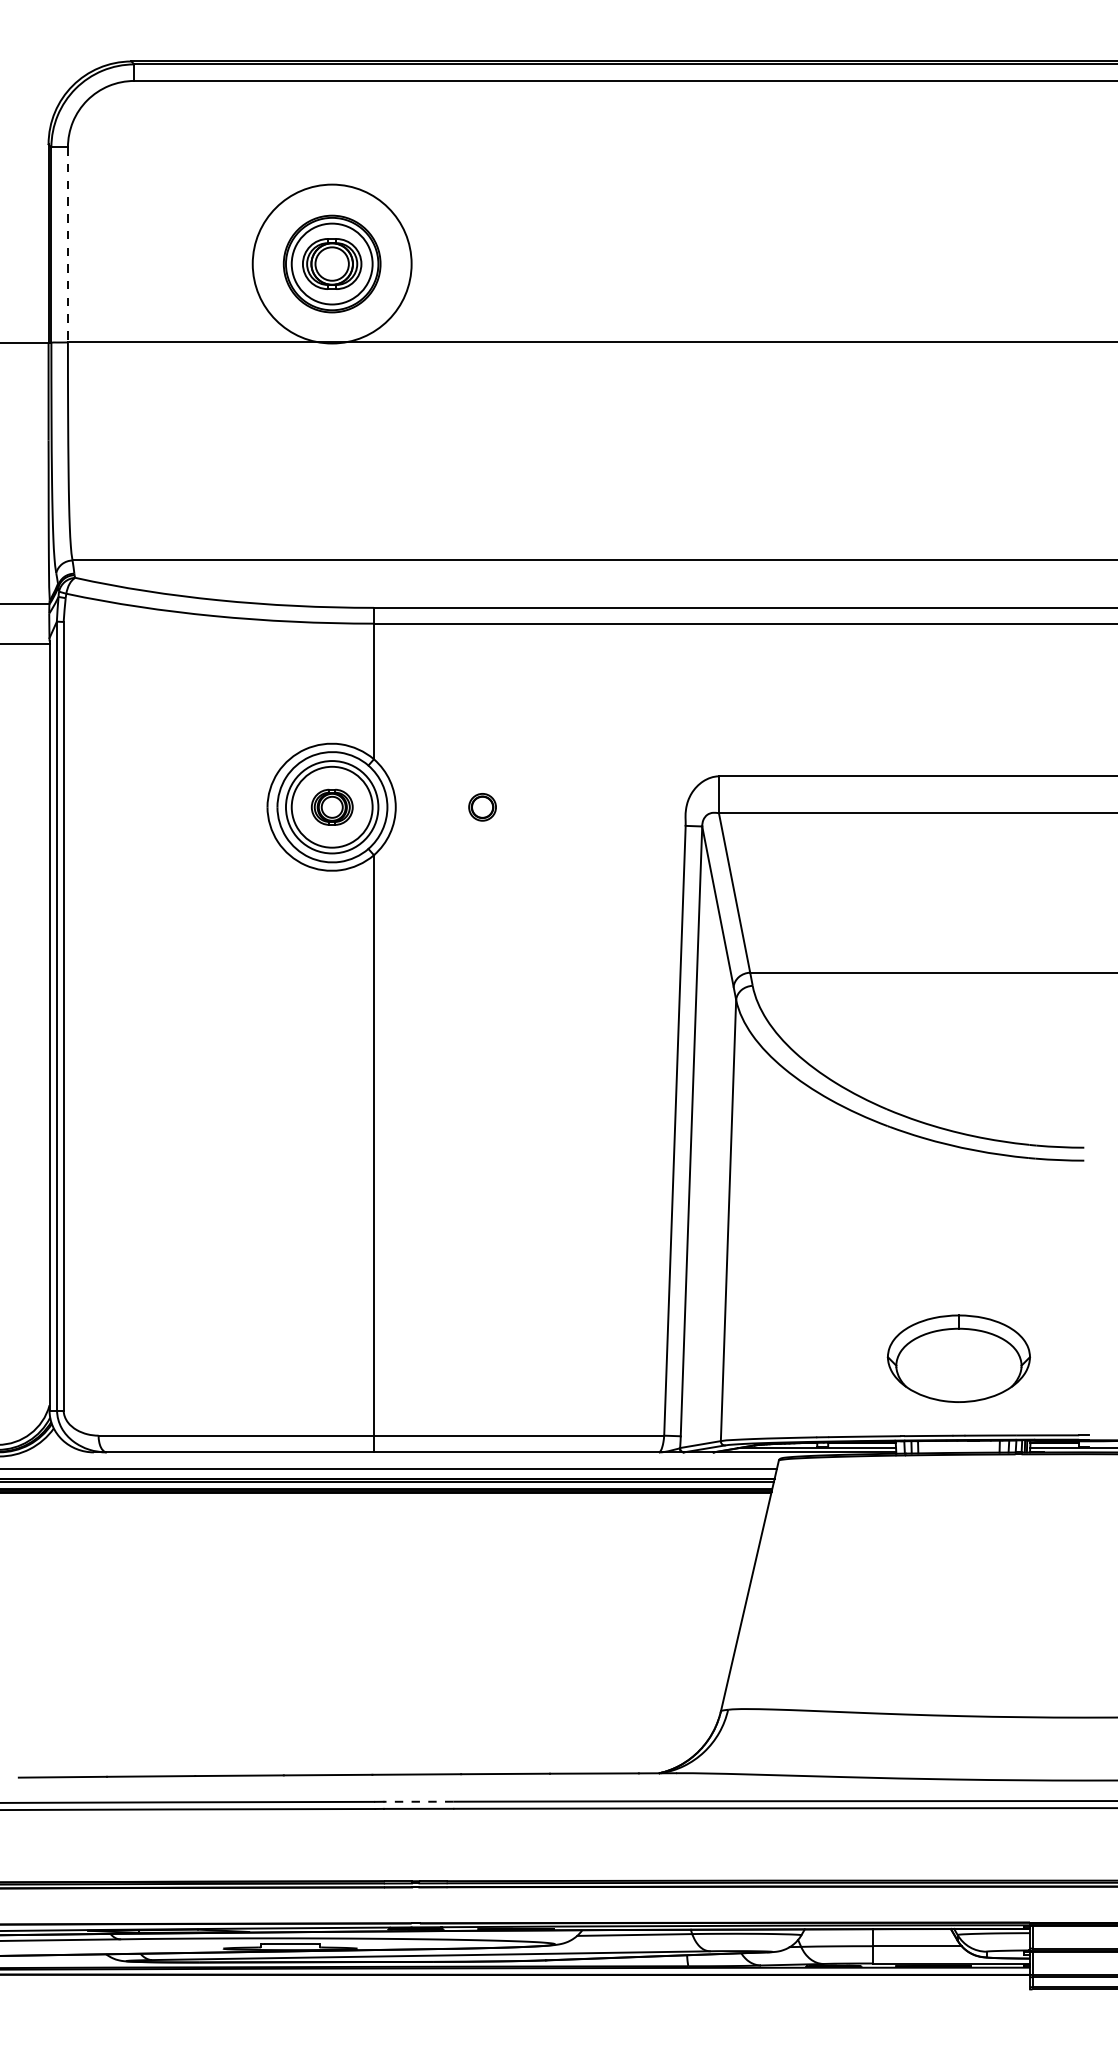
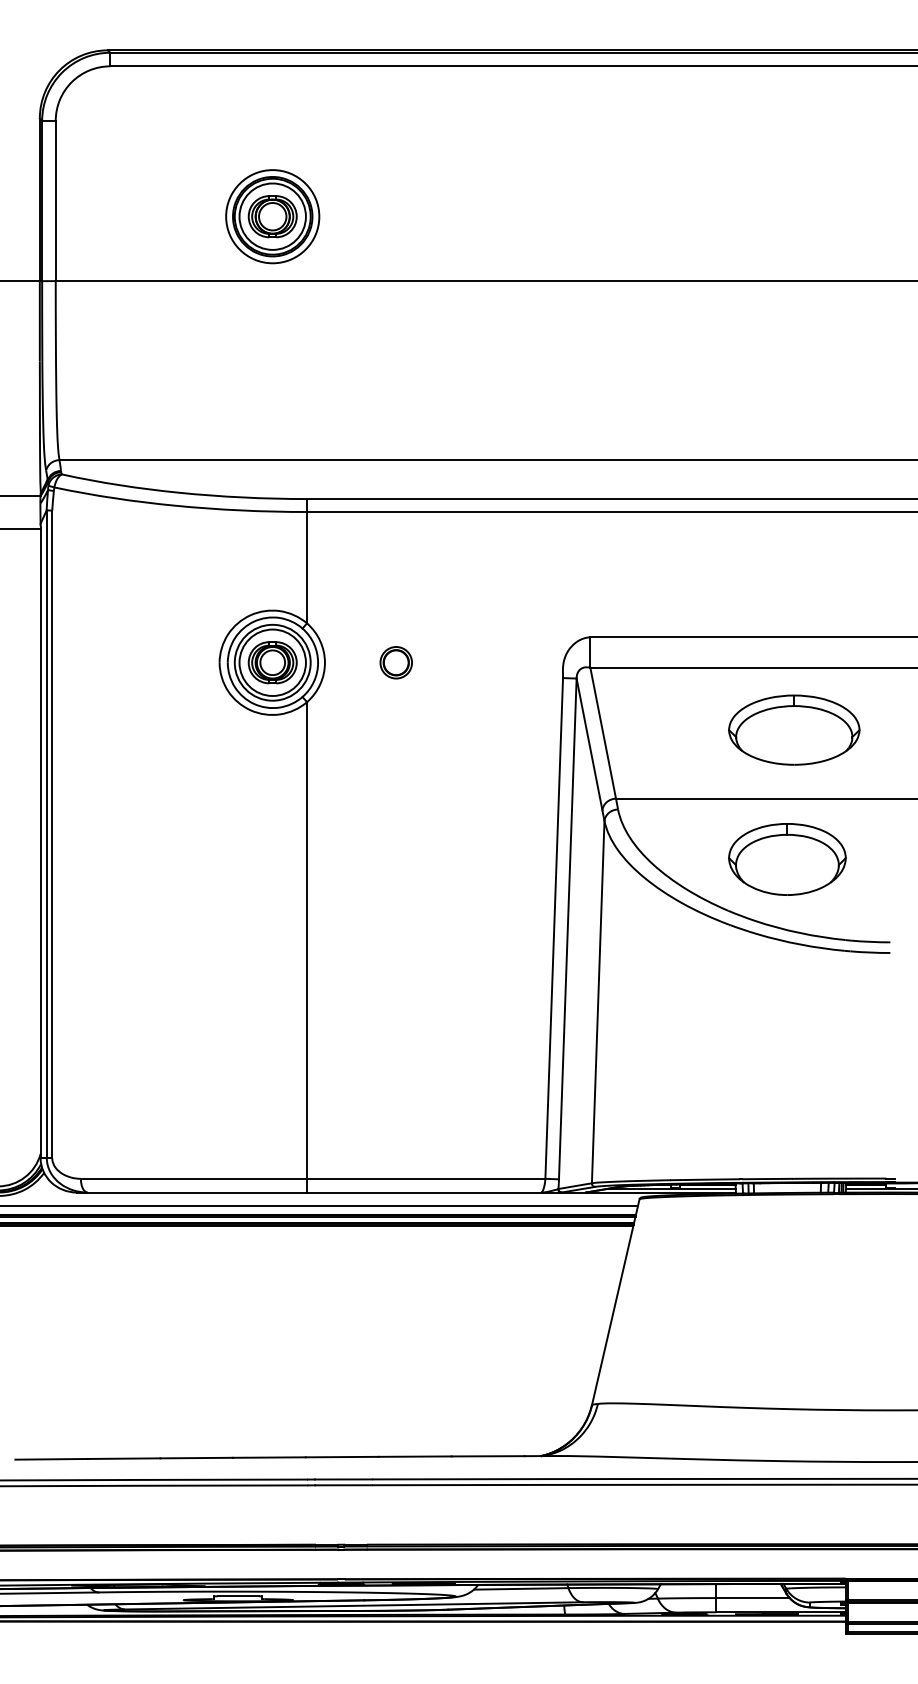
line: (67, 244) -> (55, 200), dashed -> solid
circle: (331, 263) -> (272, 216), size x0.71
part: (332, 807) -> (272, 662), size x1.43
part: (482, 807) -> (396, 662), size x1.43
part: (966, 889) -> (793, 730), added
part: (958, 1358) -> (787, 859), moved
line: (418, 1801) -> (343, 1479), dashed -> solid

